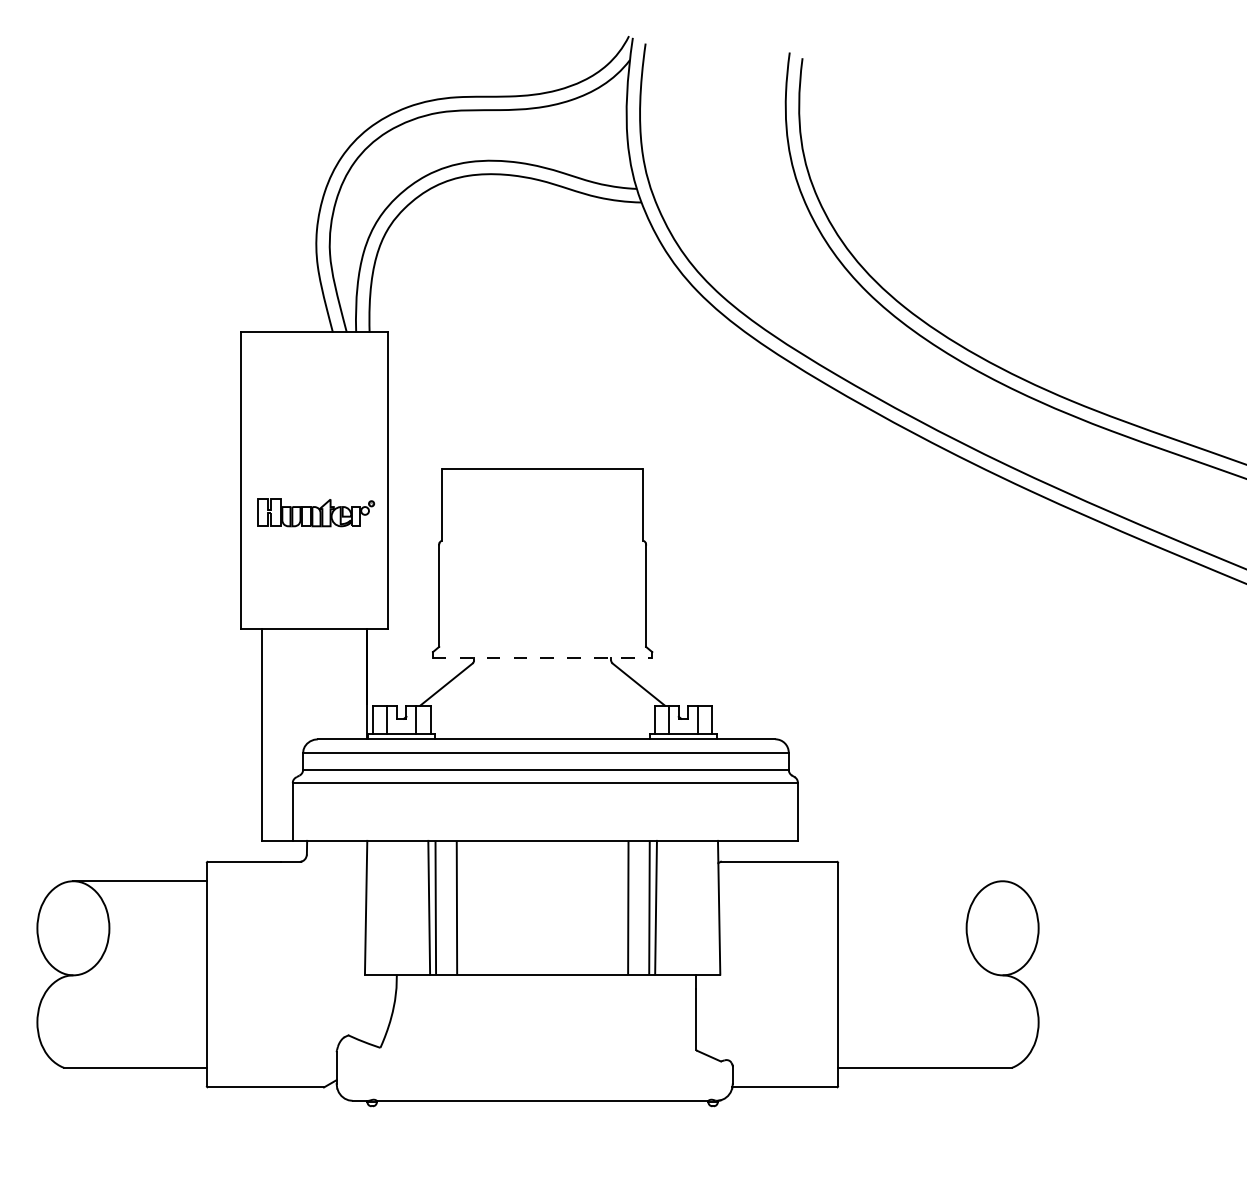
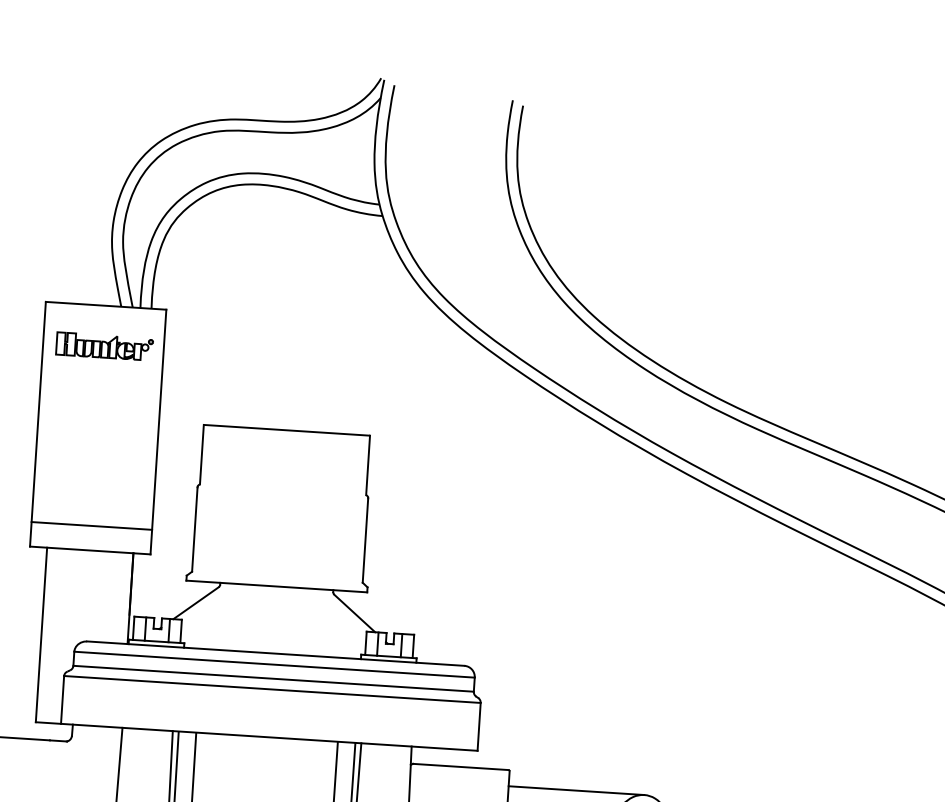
part: (316, 512) -> (105, 346), moved
line: (314, 599) -> (91, 525), added
line: (542, 658) -> (276, 586), dashed -> solid
line: (920, 881) -> (576, 790), added

